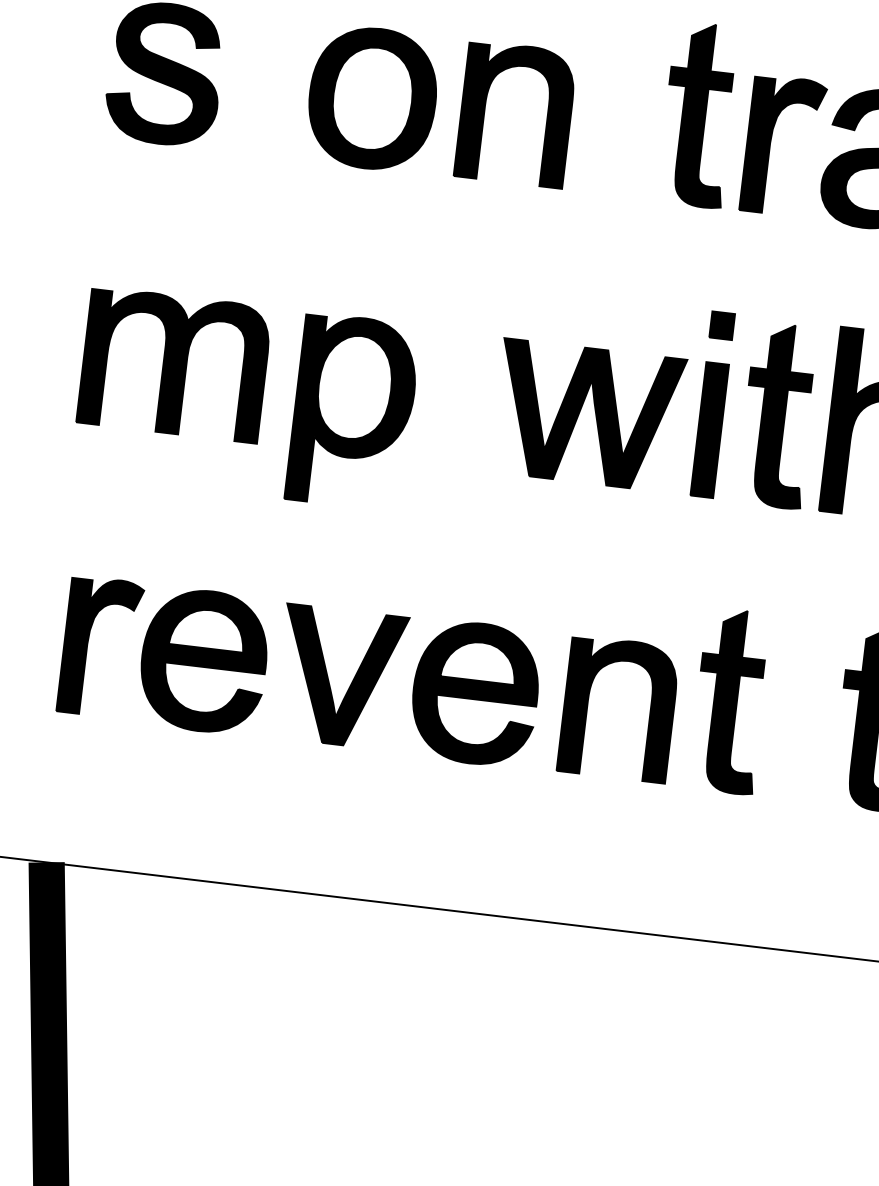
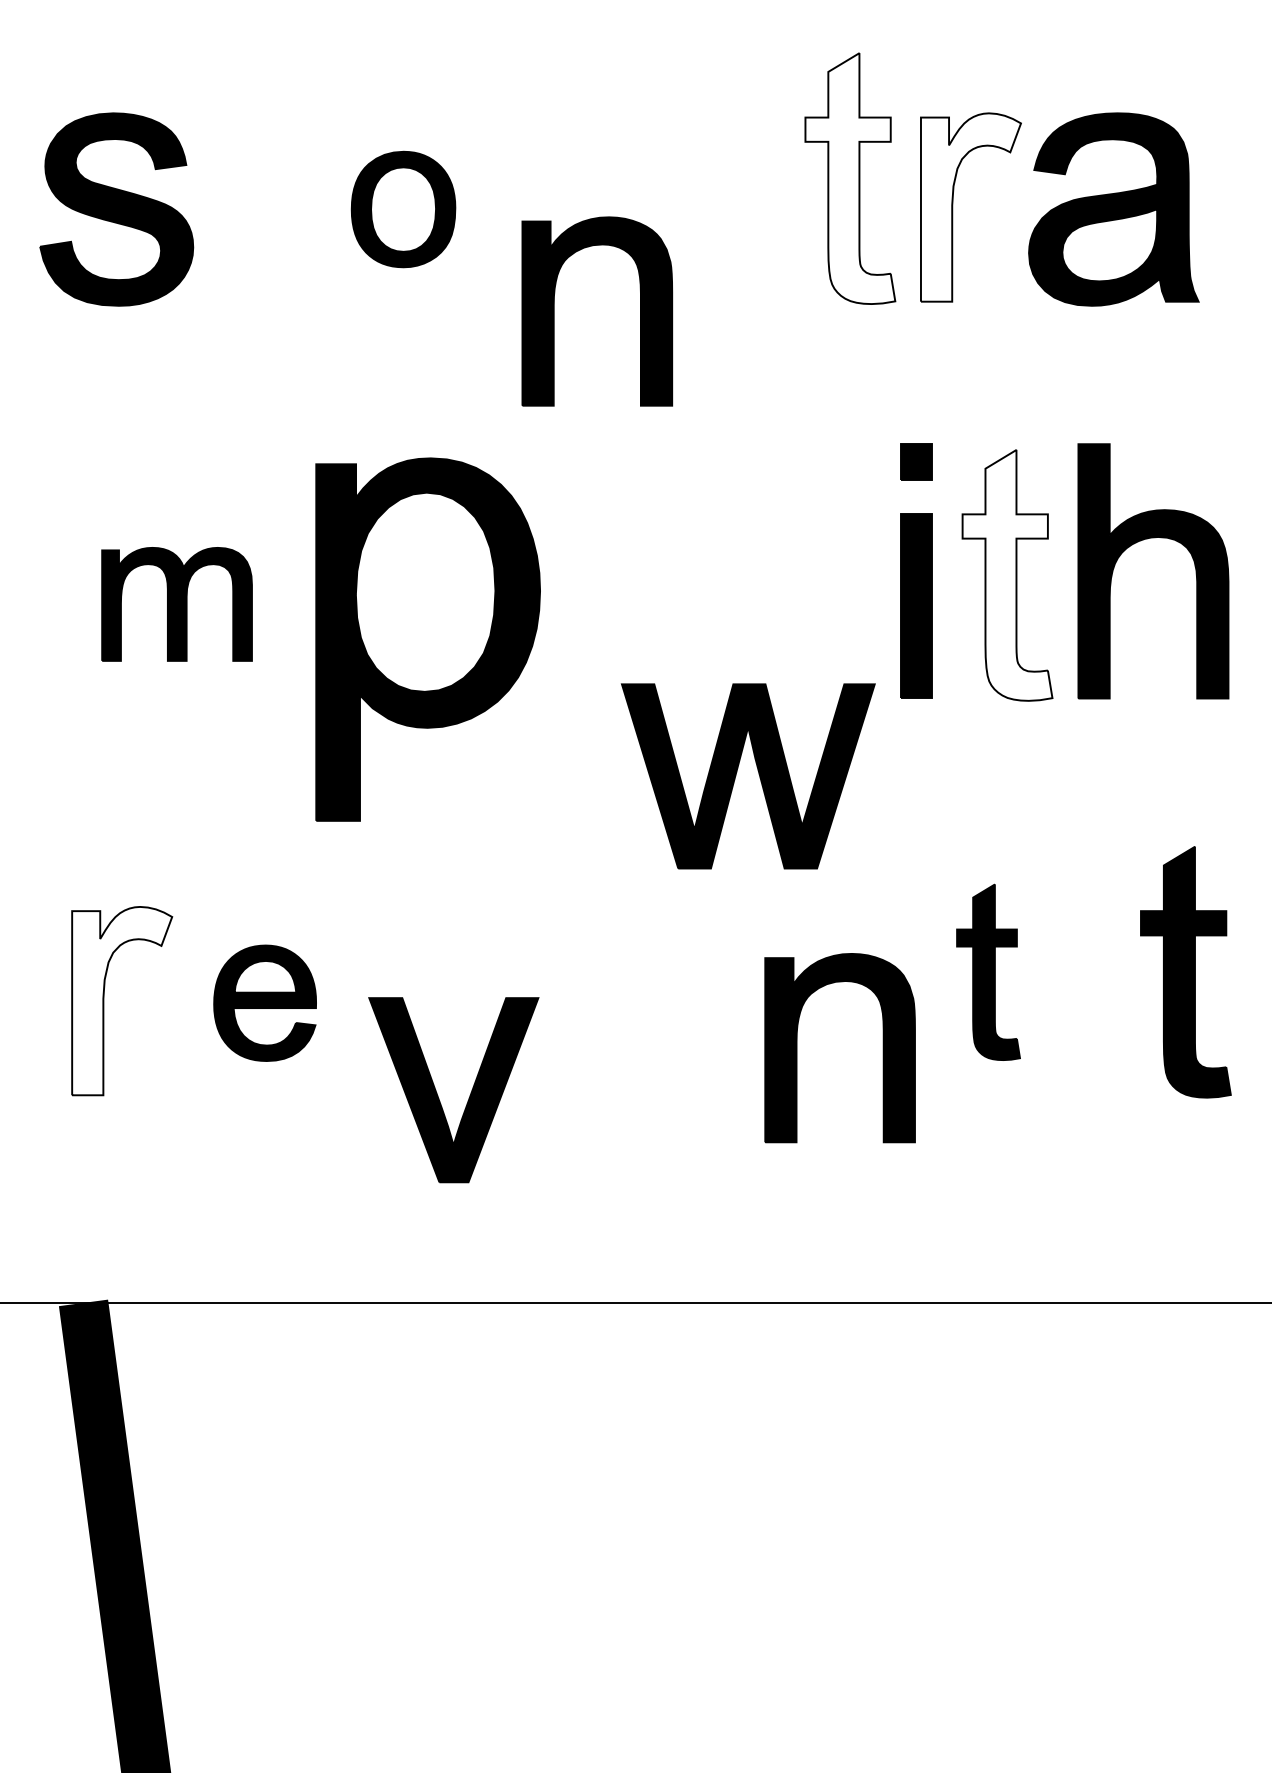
part: (372, 98) -> (403, 209), size x0.6
part: (485, 110) -> (554, 311), moved
fill: (698, 114) -> (850, 178), removed
fill: (783, 146) -> (970, 207), removed
part: (174, 364) -> (176, 604), size x0.6
part: (352, 411) -> (427, 639), size x1.4
part: (580, 411) -> (737, 772), moved
fill: (778, 414) -> (1007, 574), removed
fill: (100, 646) -> (122, 1000), removed
part: (203, 661) -> (264, 1003), size x0.6
part: (329, 679) -> (438, 1095), moved
part: (474, 693) -> (639, 1003), removed
part: (730, 701) -> (988, 972), size x0.7
part: (588, 705) -> (797, 1048), moved

